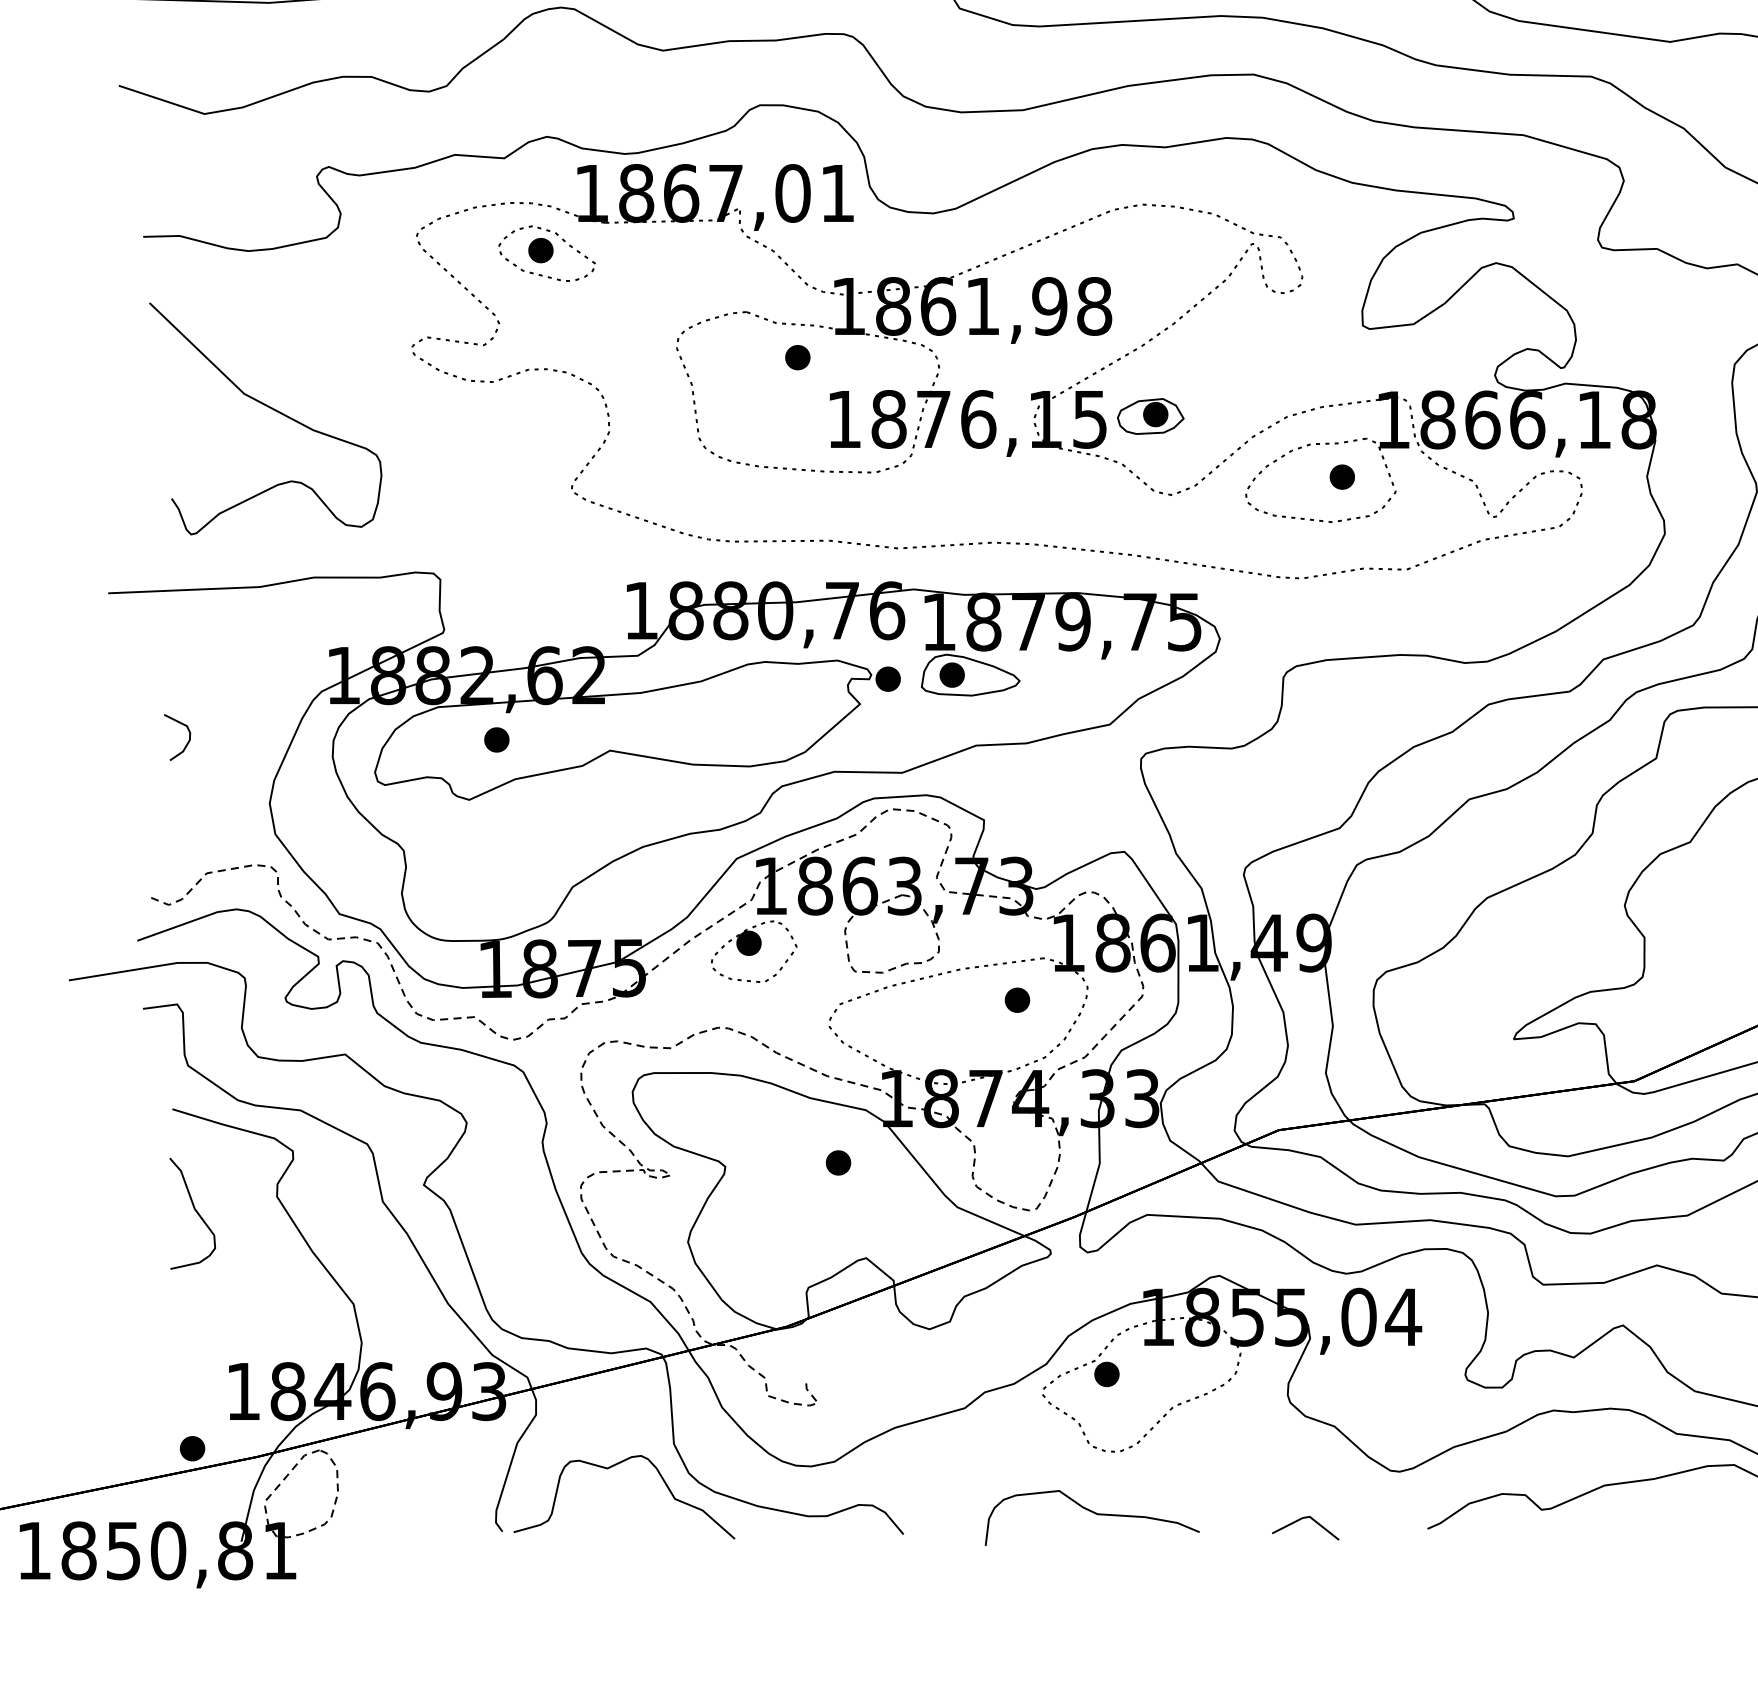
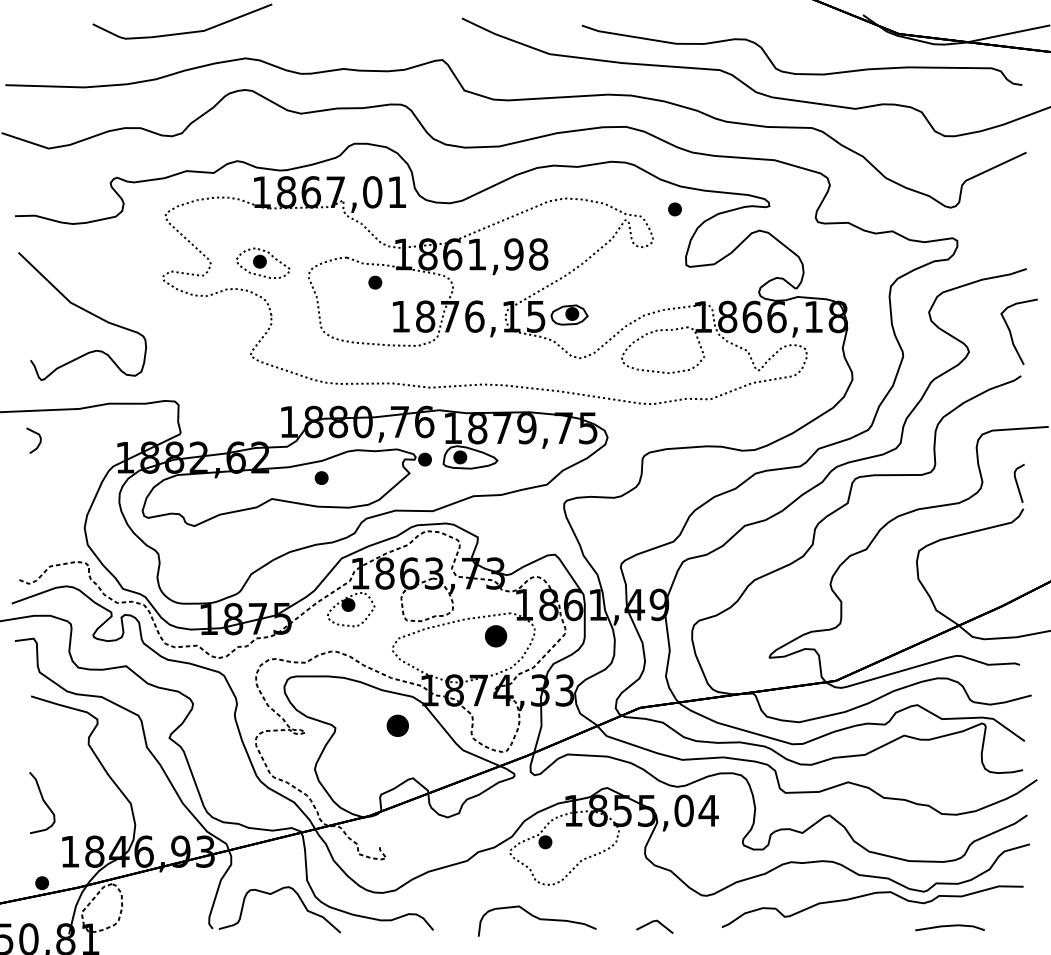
part: (547, 251) -> (263, 262), moved
part: (1341, 477) -> (674, 209), moved
part: (496, 738) -> (321, 477), moved
curve: (185, 742) -> (38, 443), moved
part: (1018, 1000) -> (496, 636), size x1.6
part: (838, 1162) -> (397, 725), size x1.6
curve: (194, 1213) -> (43, 802), moved

